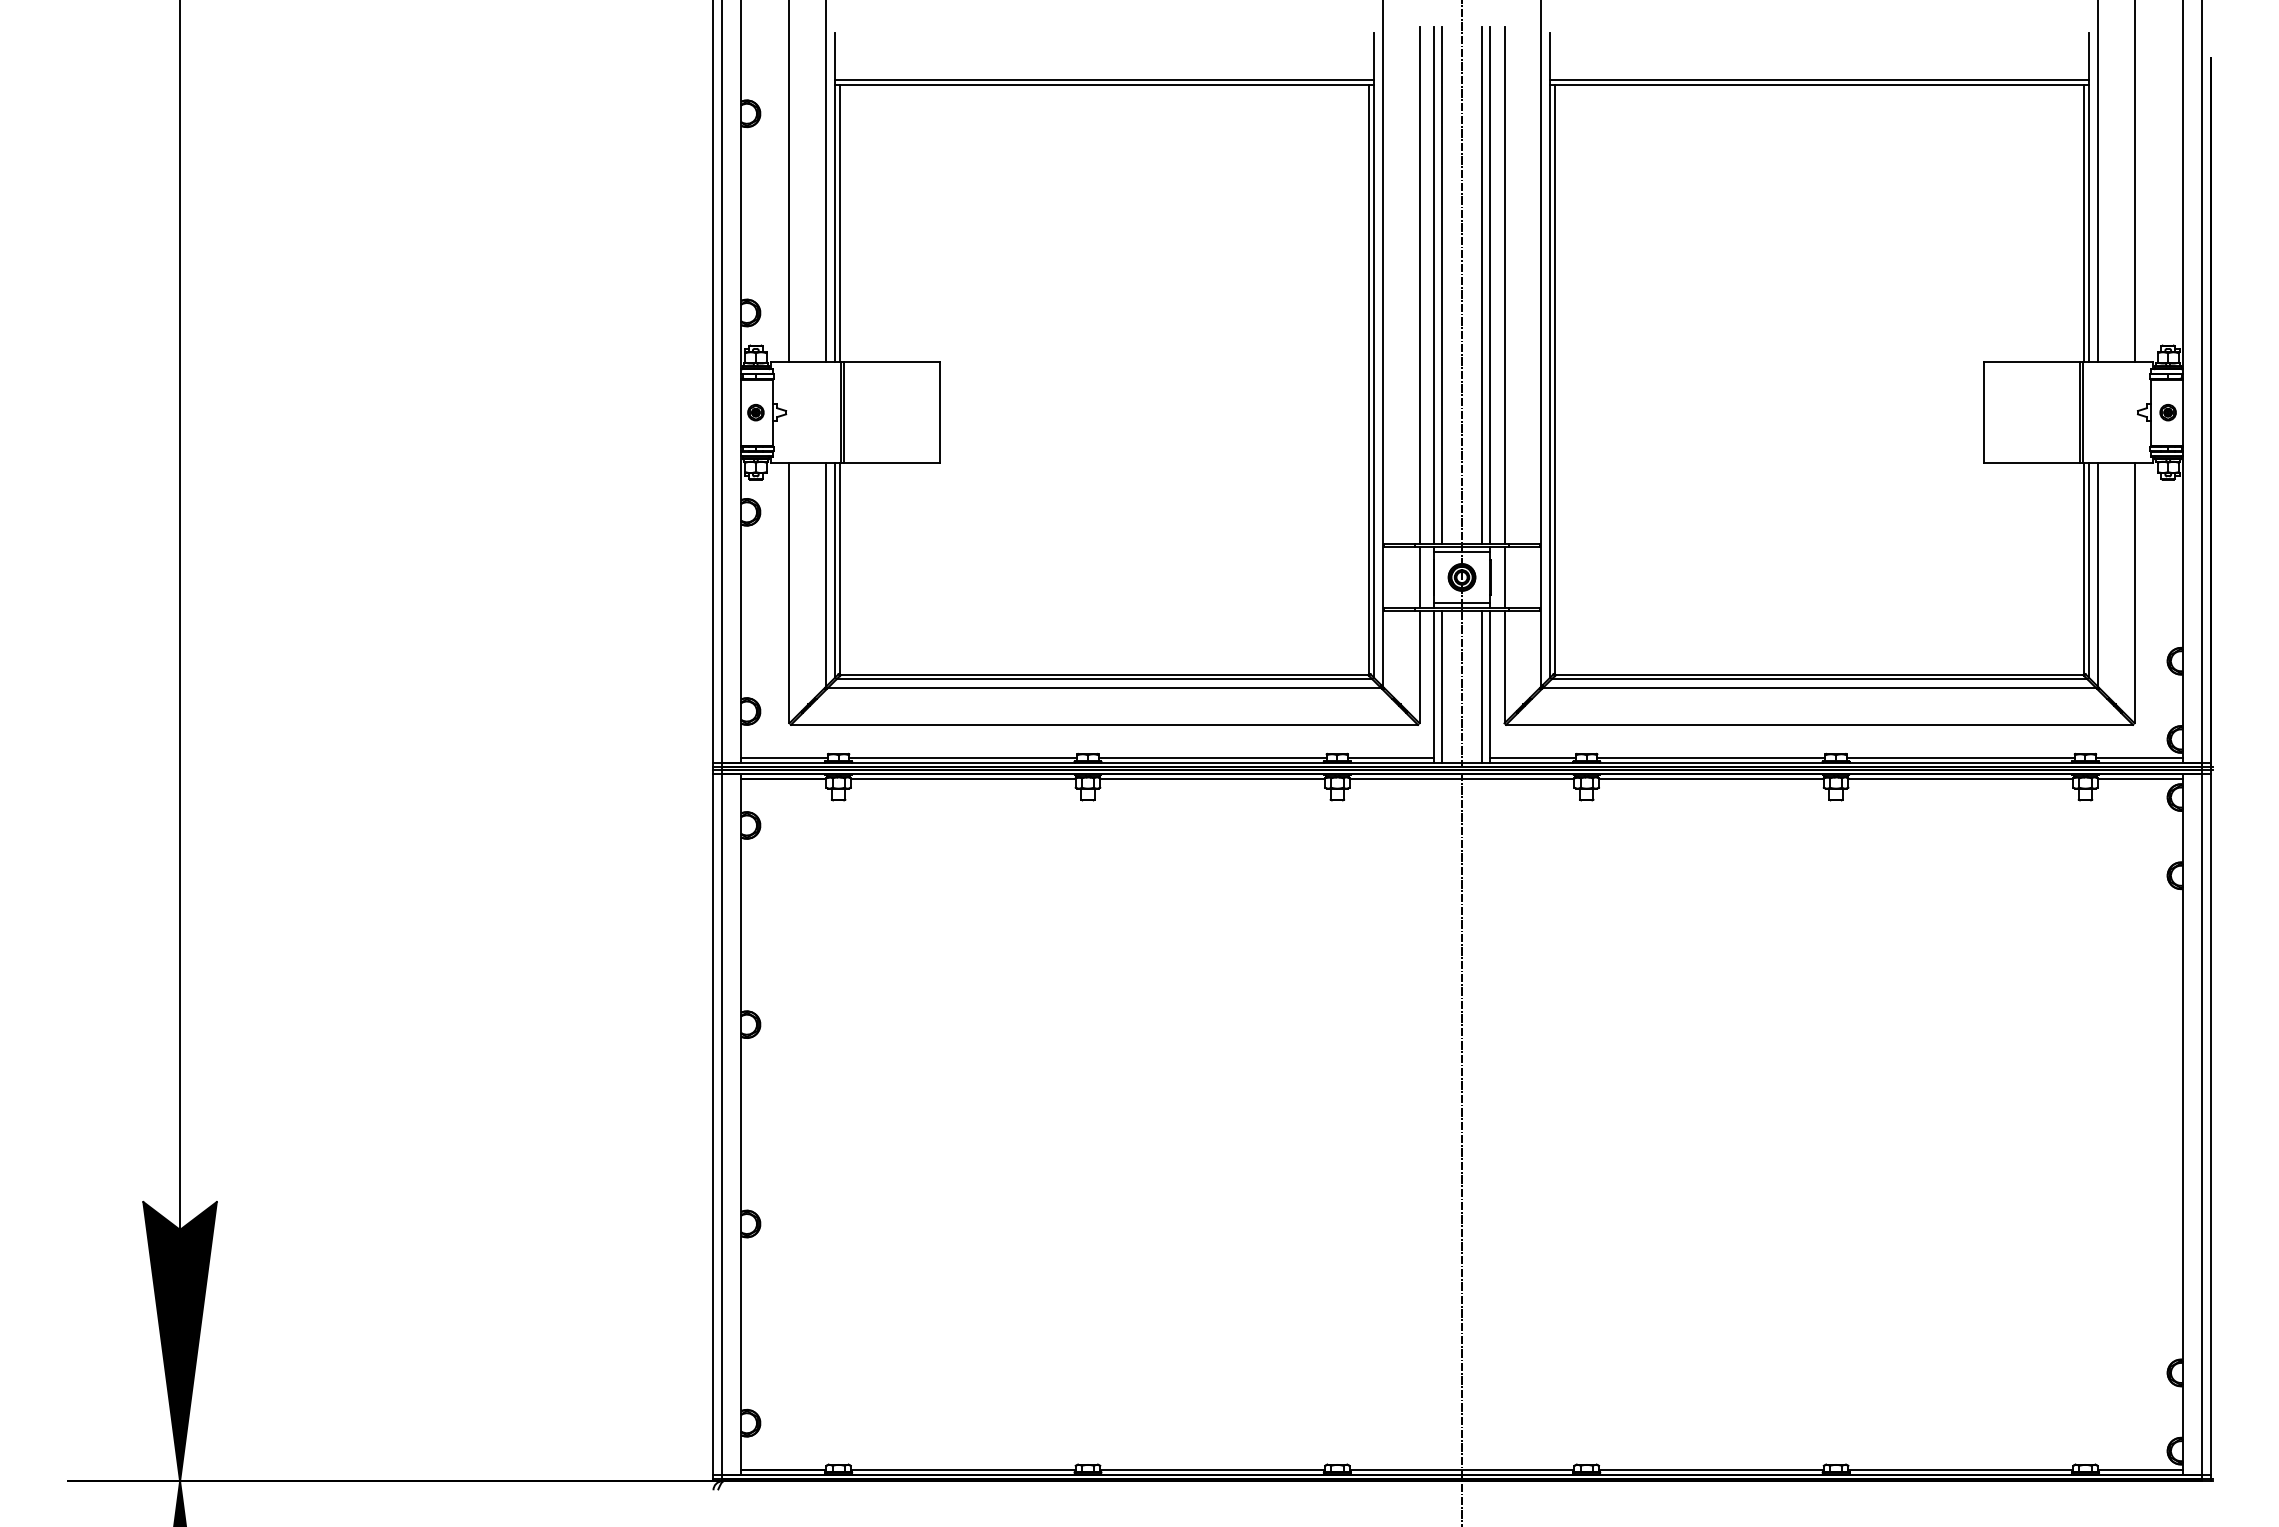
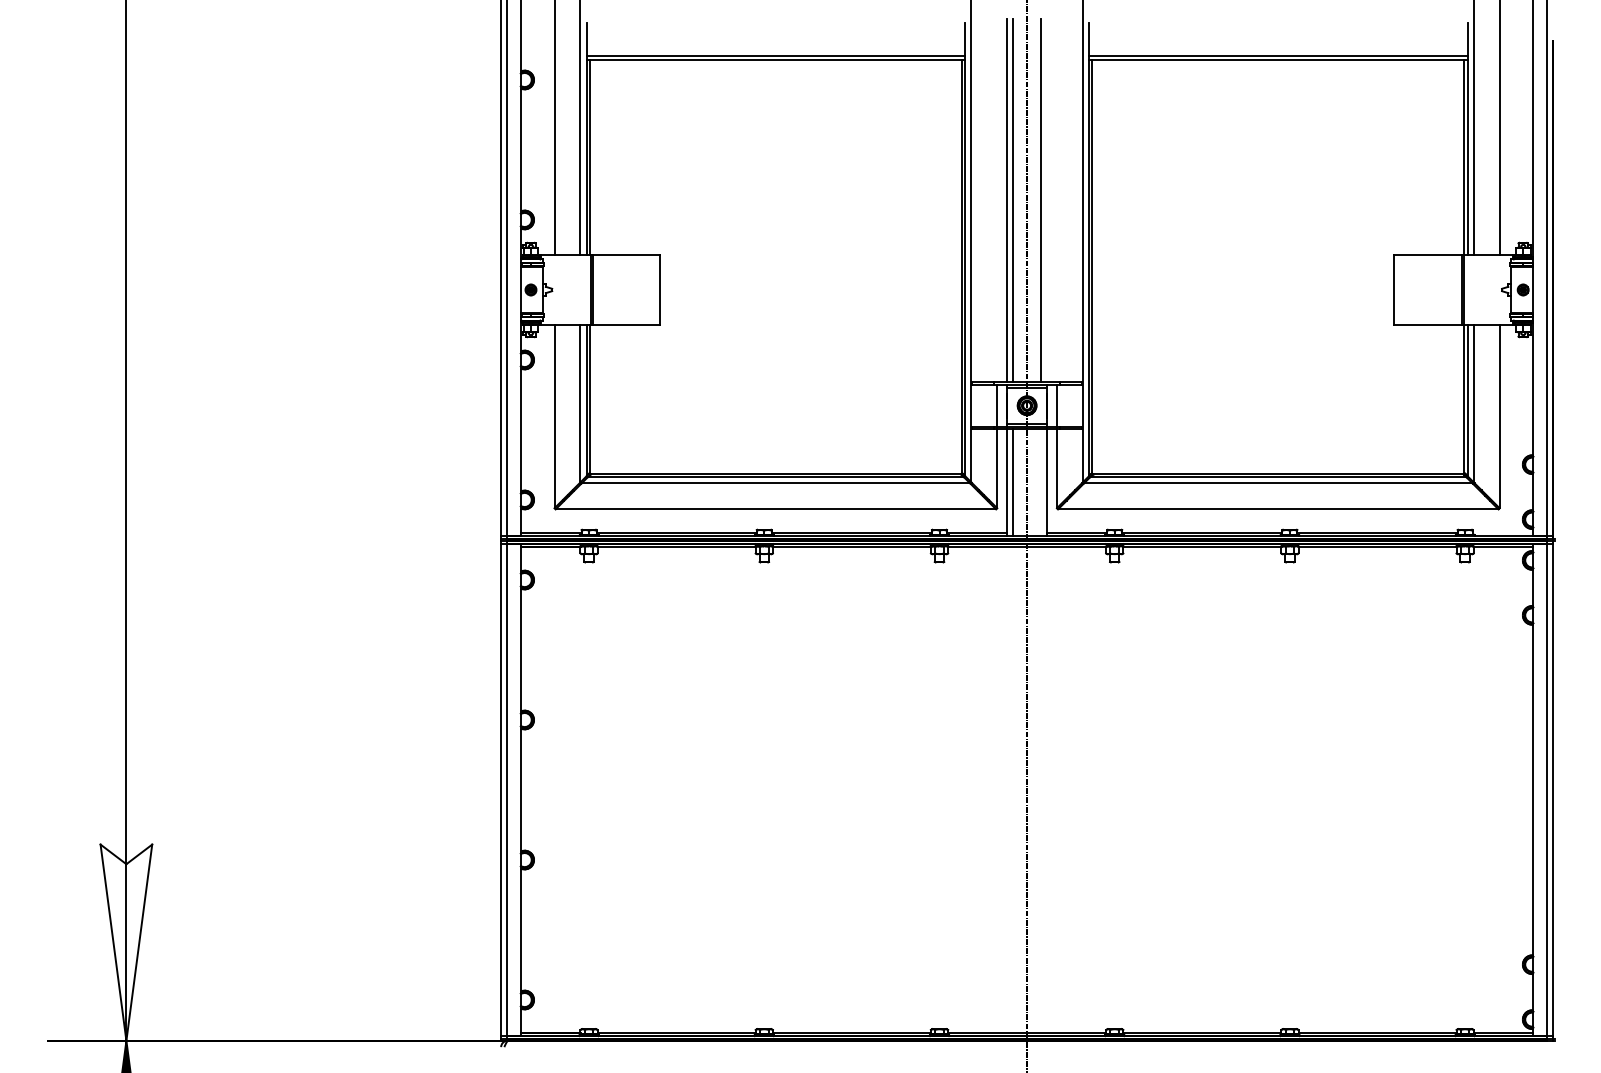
line: (1419, 284) -> (997, 199), removed
line: (1489, 284) -> (1046, 199), removed
line: (1504, 284) -> (1056, 199), removed
line: (1482, 686) -> (1041, 482), removed
line: (2139, 758) -> (1503, 532), removed
fill: (179, 1341) -> (126, 942), removed

